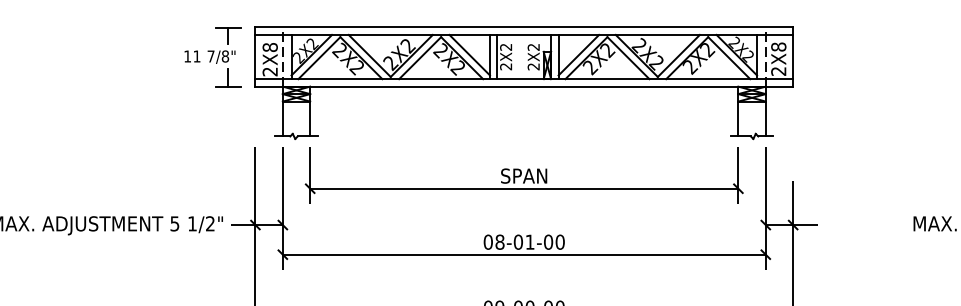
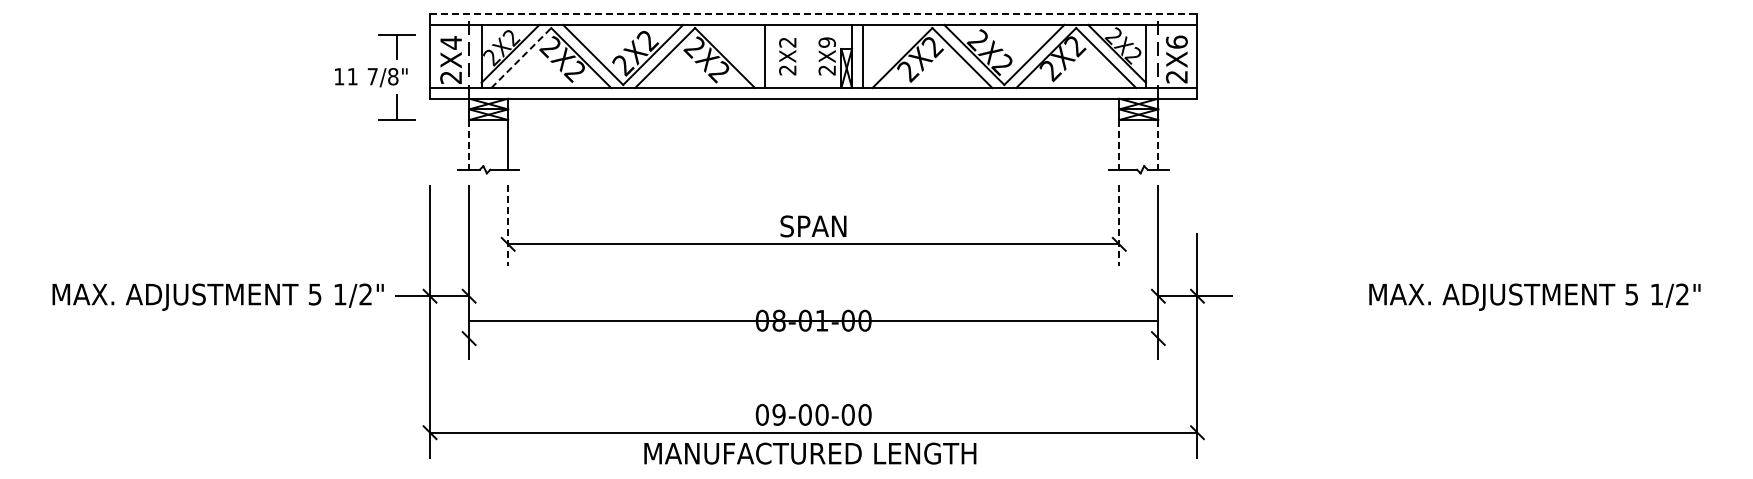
line: (524, 27) -> (813, 14), solid -> dashed
text: (778, 46) -> (1176, 41), 2X8 -> 2X6
text: (270, 47) -> (451, 42), 2X8 -> 2X4
text: (533, 47) -> (827, 42), 2X2 -> 2X9
line: (469, 54) -> (735, 53), removed
line: (578, 54) -> (891, 53), removed
part: (213, 57) -> (375, 77), moved
line: (319, 57) -> (521, 57), solid -> dashed
line: (497, 57) -> (775, 56), removed
line: (283, 118) -> (469, 144), solid -> dashed
line: (738, 118) -> (1119, 144), solid -> dashed
line: (765, 118) -> (1158, 144), solid -> dashed
line: (310, 176) -> (508, 226), solid -> dashed
line: (738, 176) -> (1119, 226), solid -> dashed
line: (524, 254) -> (813, 320), moved

